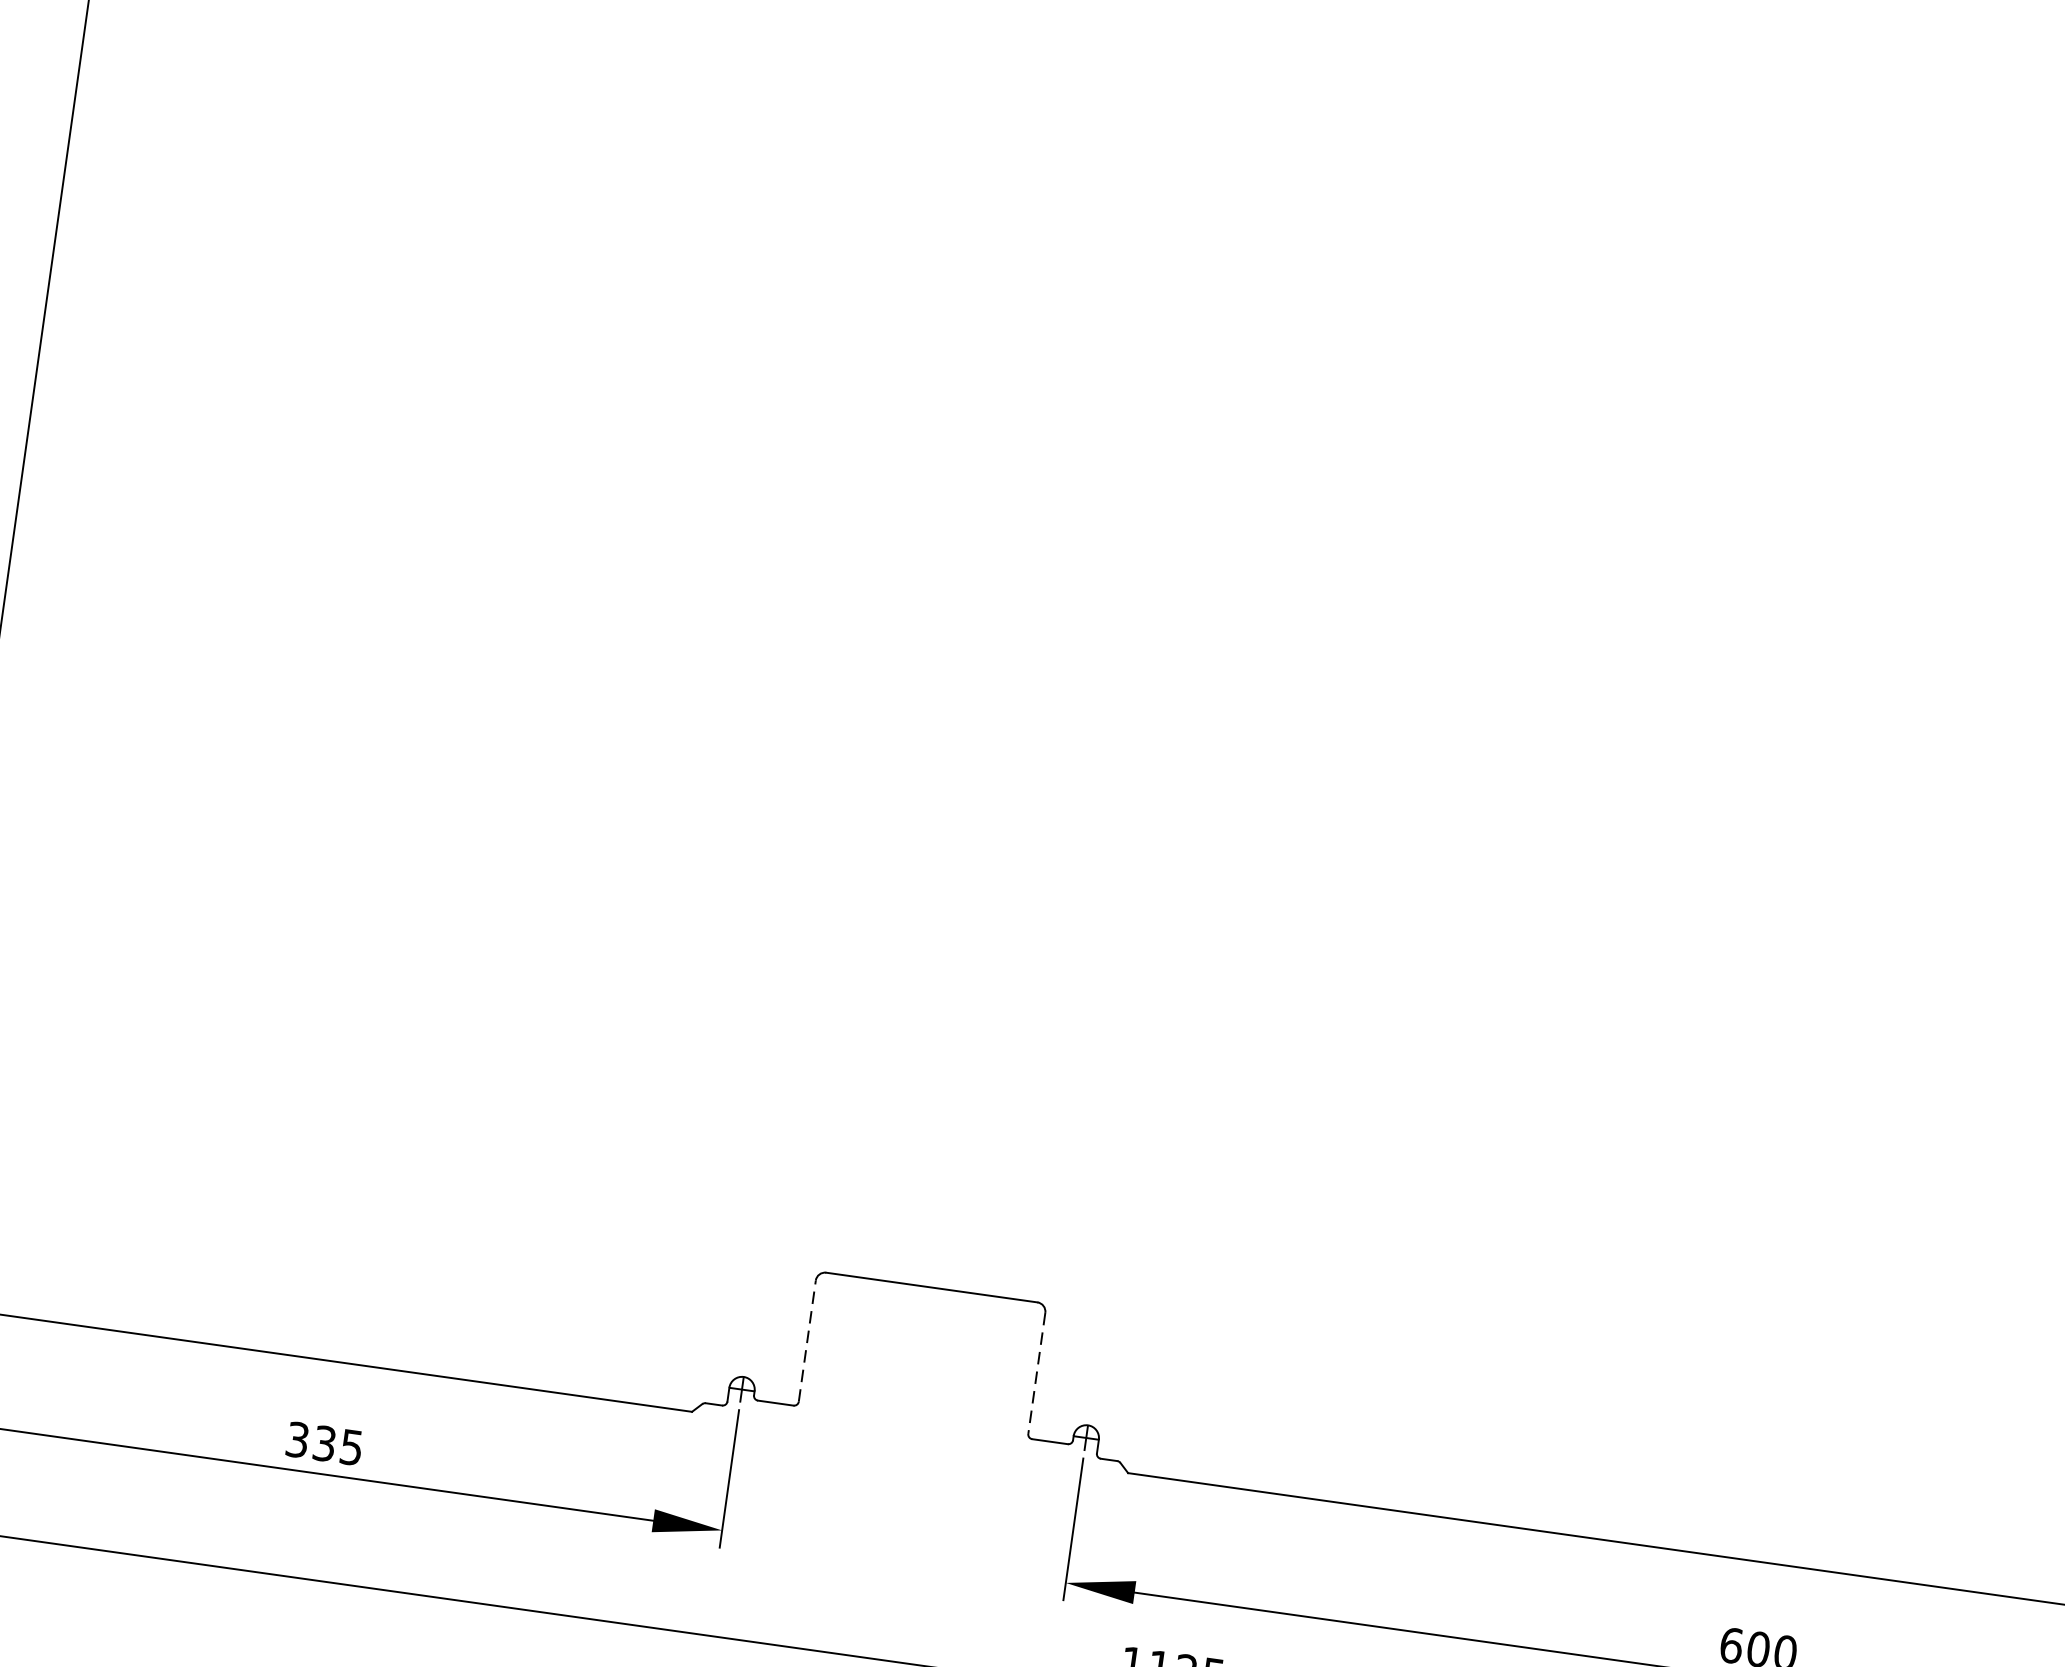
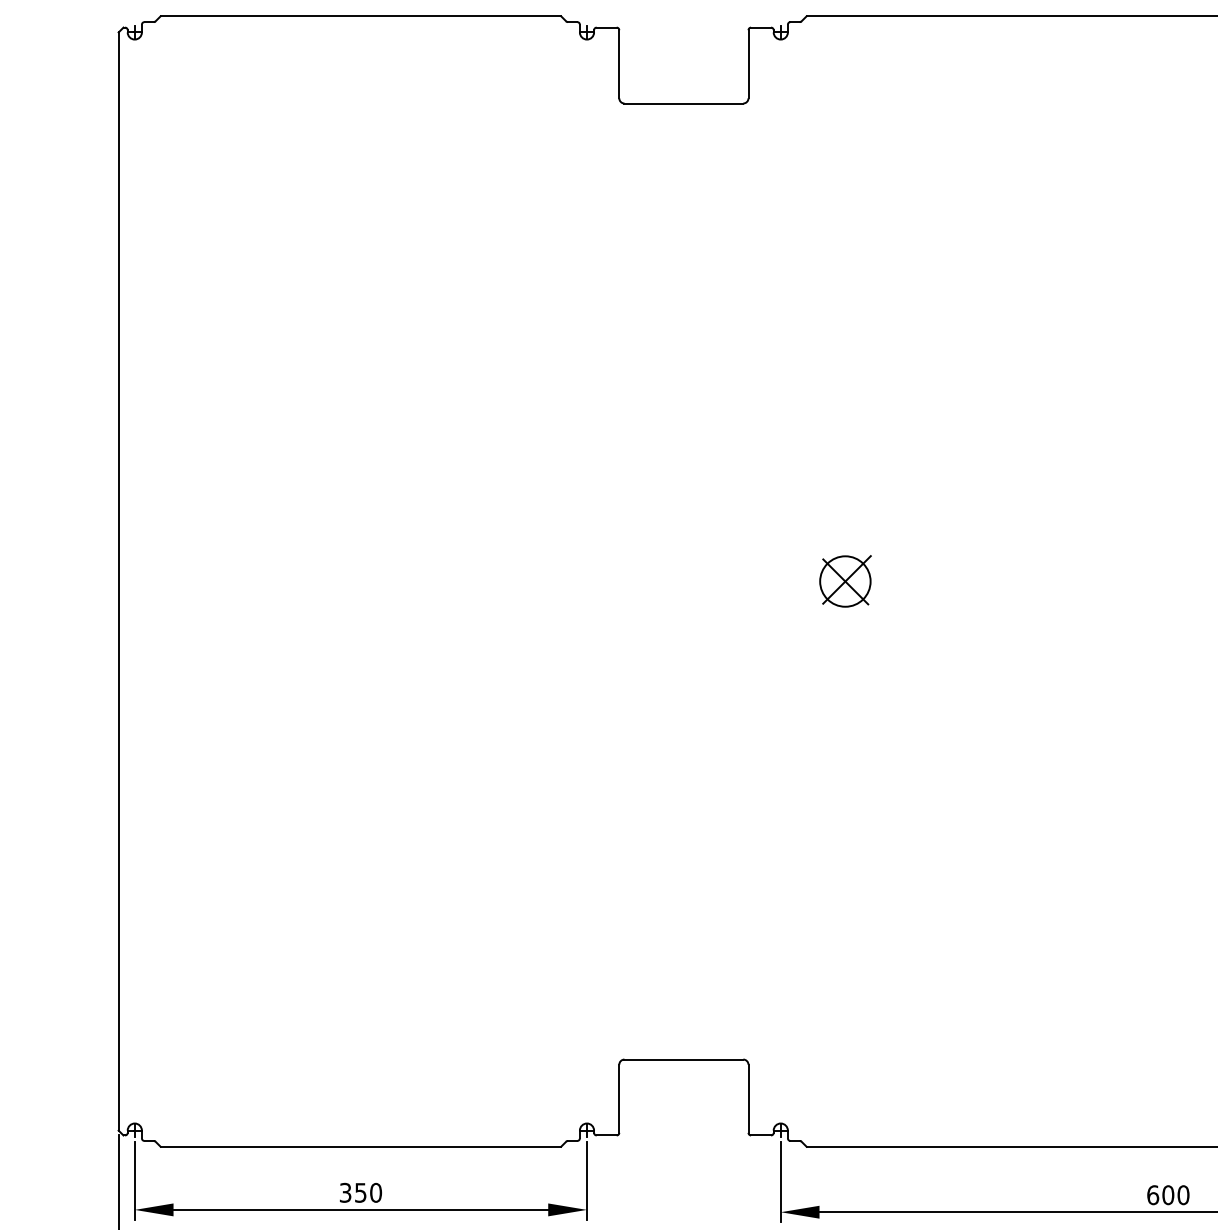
part: (1338, 478) -> (845, 581), added
line: (807, 1340) -> (619, 1098), dashed -> solid
line: (1036, 1374) -> (748, 1099), dashed -> solid
text: (338, 1444) -> (368, 1192), 335 -> 350

